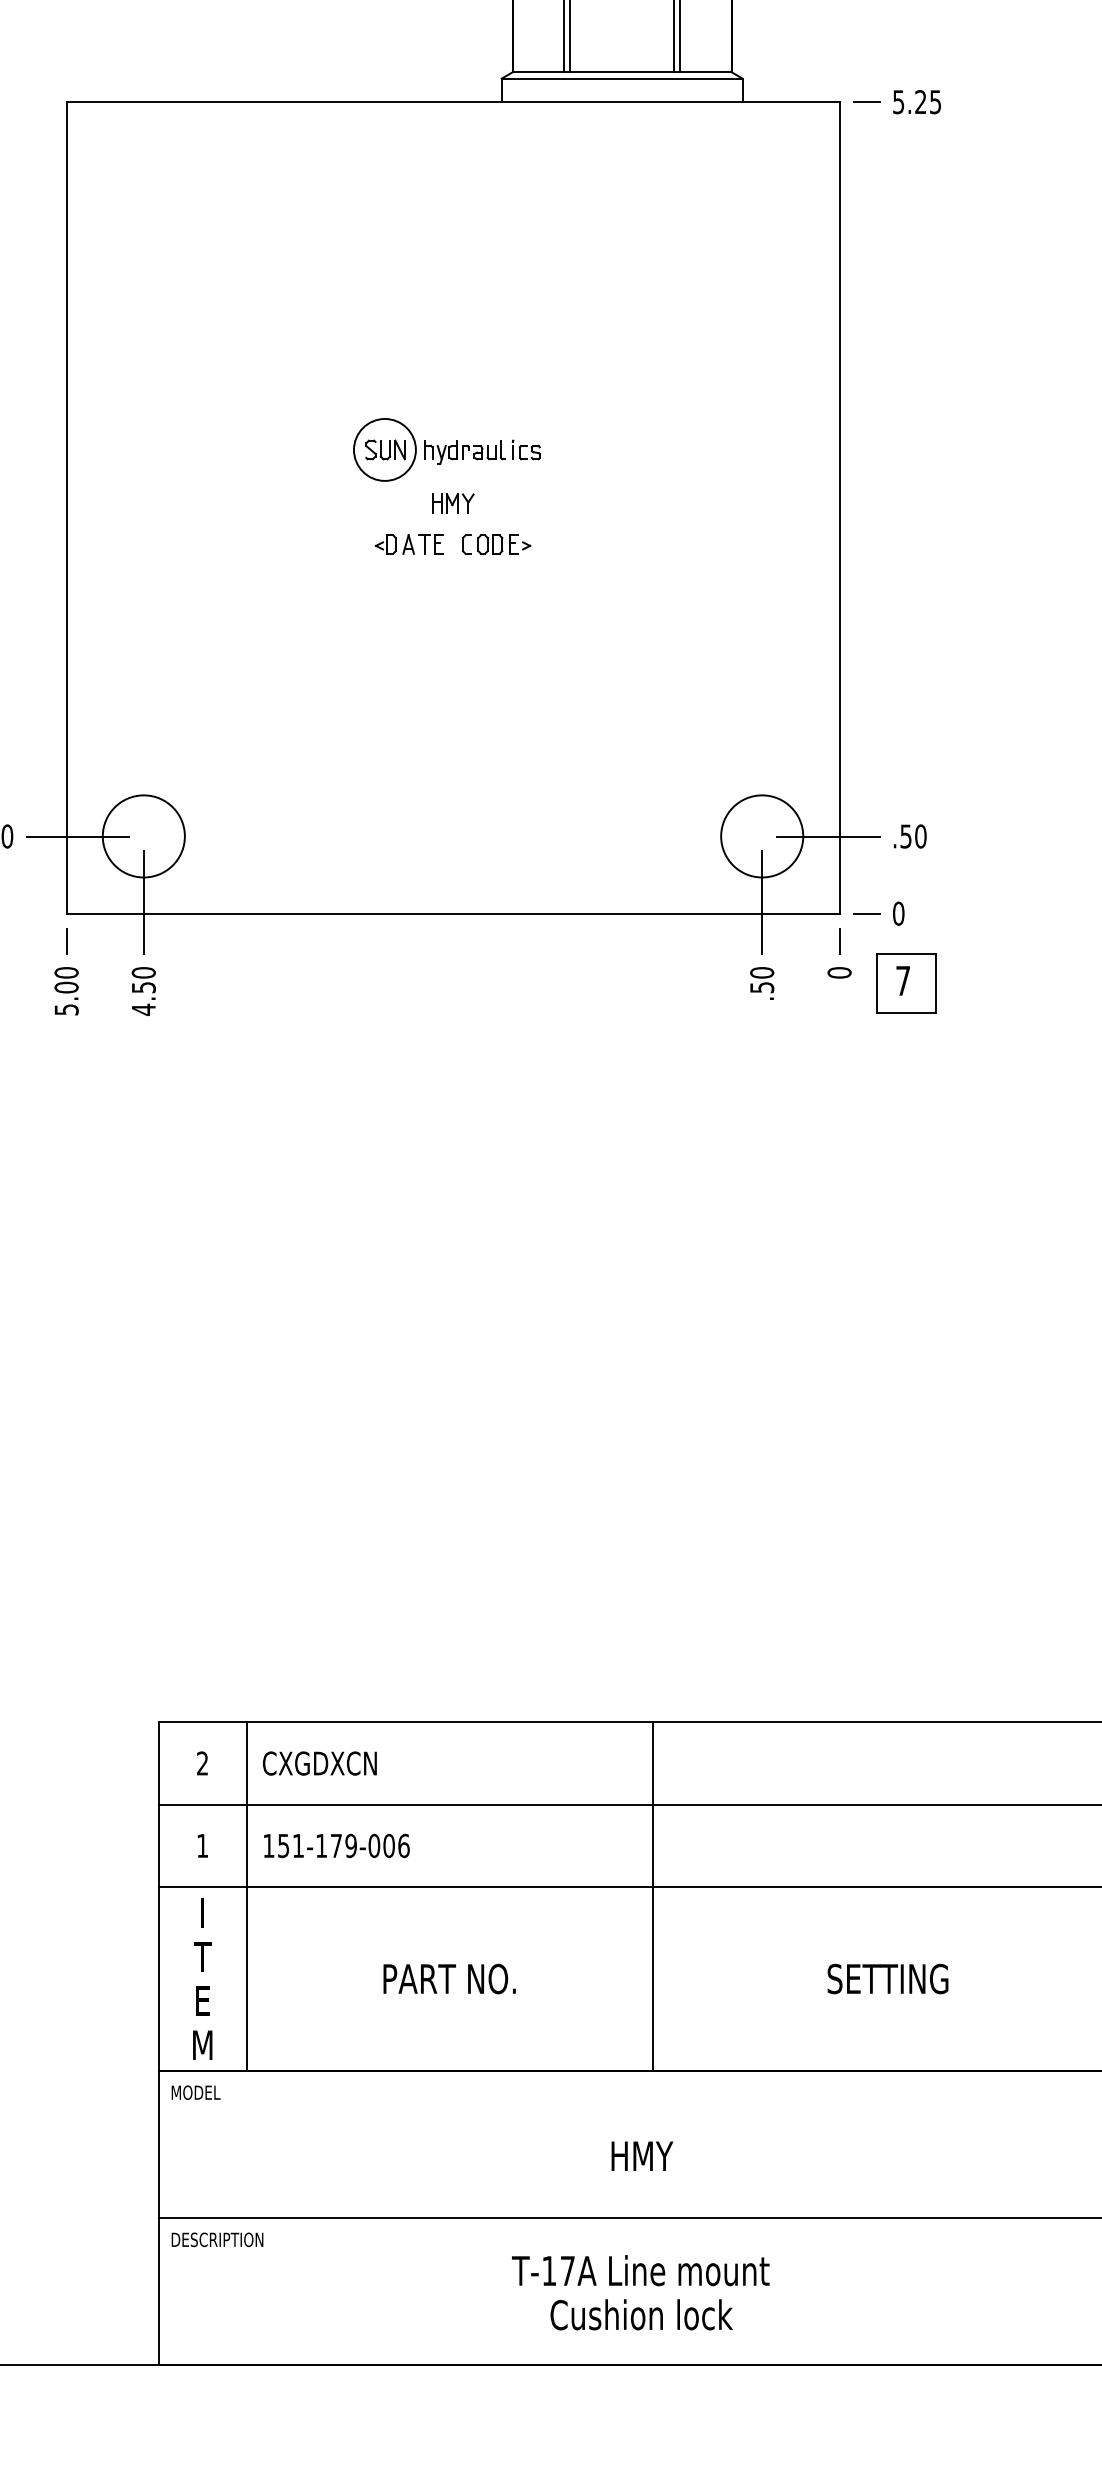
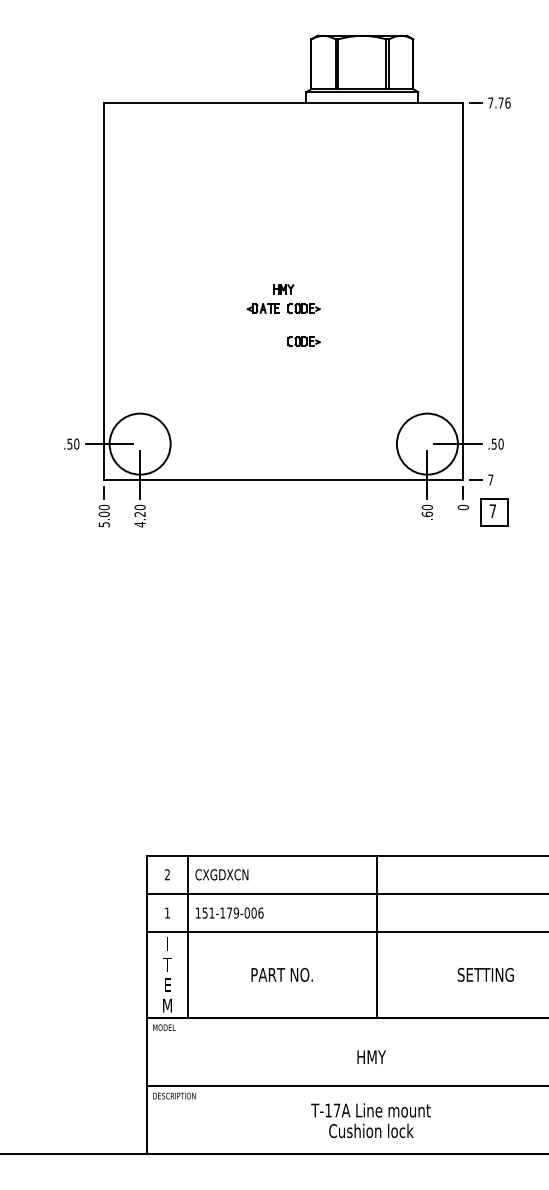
text: (917, 100) -> (499, 102), 5.25 -> 7.76
part: (445, 449) -> (280, 264), removed
part: (495, 615) -> (303, 341), added
circle: (144, 837) -> (140, 444), size x1.6
circle: (762, 837) -> (427, 444), size x1.6
text: (898, 912) -> (490, 479), 0 -> 7
text: (760, 985) -> (426, 513), .50 -> .60
text: (142, 987) -> (139, 514), 4.50 -> 4.20

